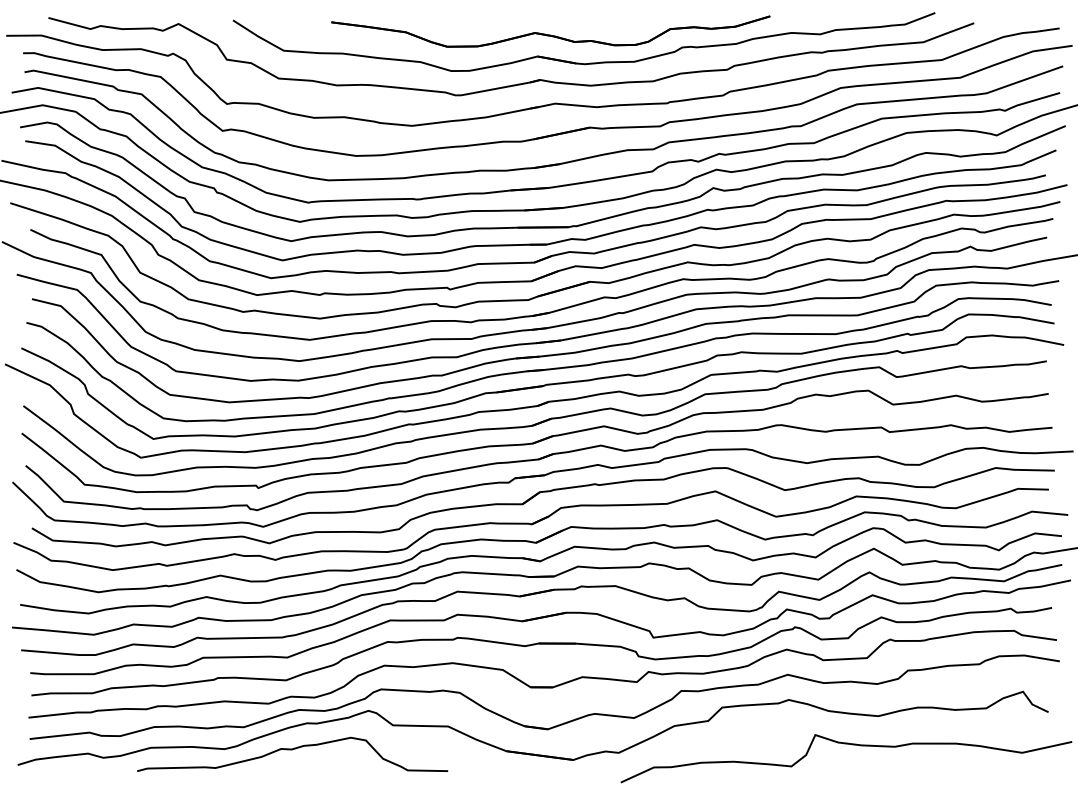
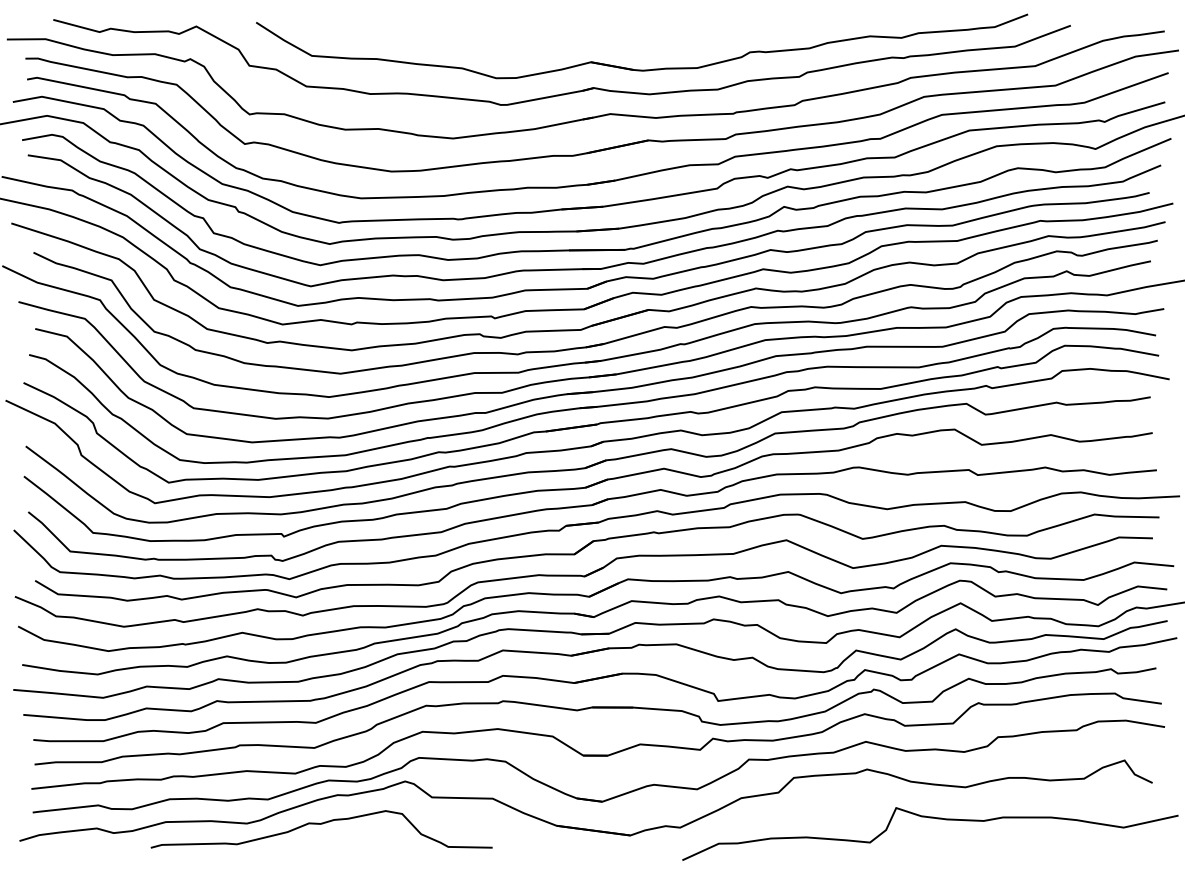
part: (550, 31) -> (605, 34), removed

